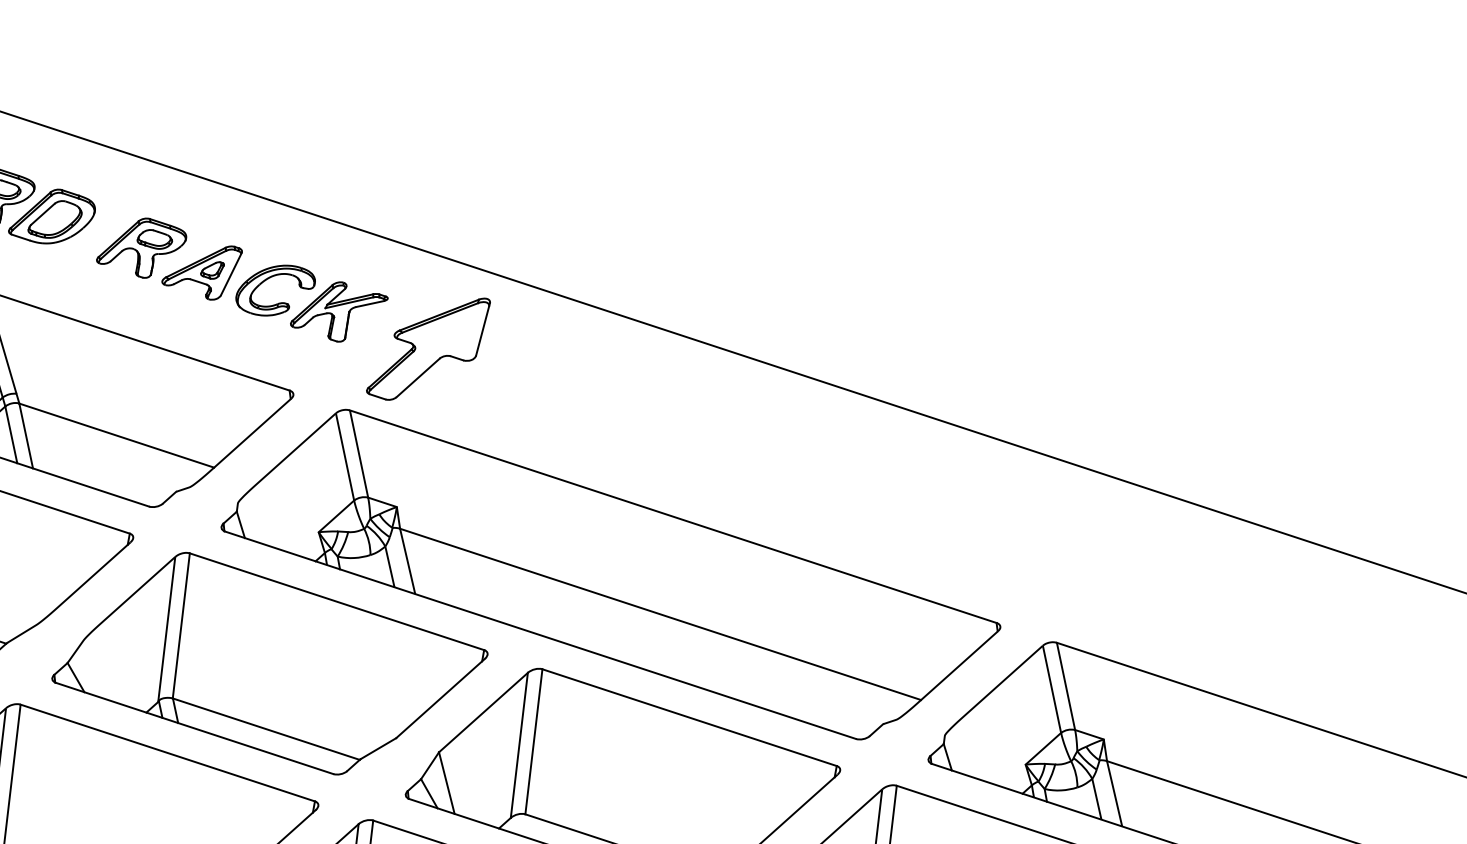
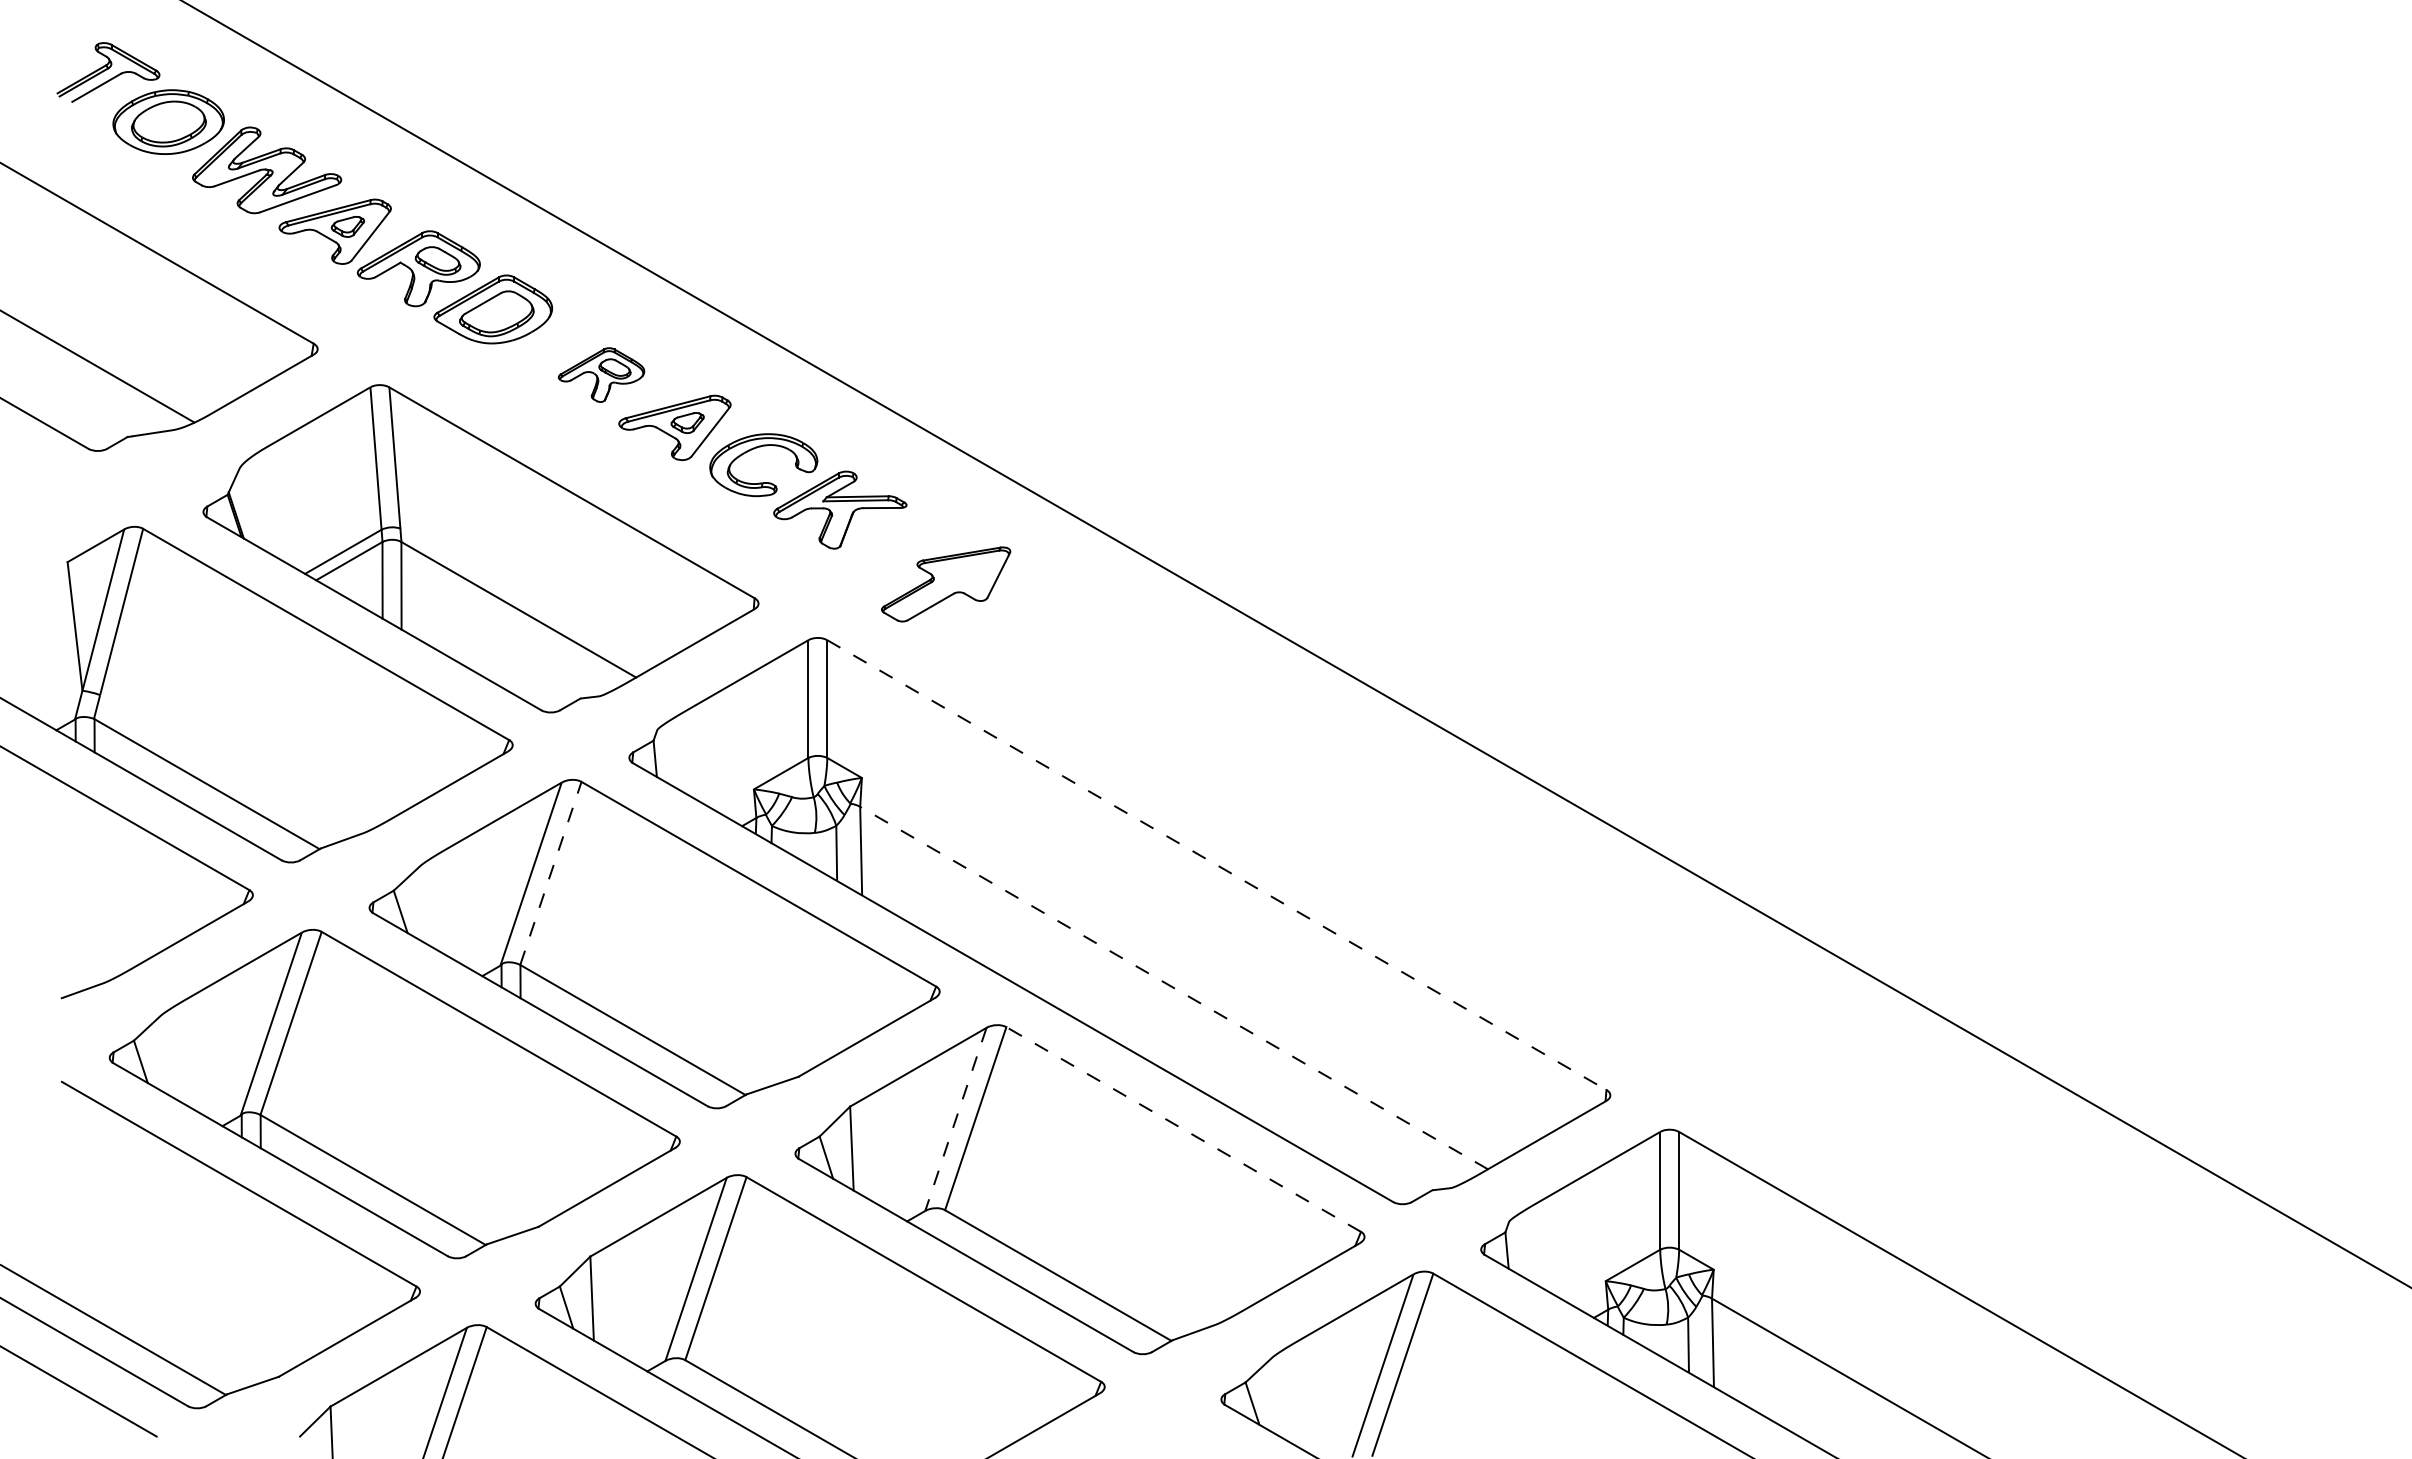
part: (141, 248) -> (601, 374), size x0.7
part: (428, 350) -> (945, 584), size x0.7
line: (673, 517) -> (1216, 865), solid -> dashed
line: (660, 614) -> (1173, 987), solid -> dashed
line: (181, 626) -> (550, 873), solid -> dashed
line: (689, 717) -> (1183, 1129), solid -> dashed
line: (519, 745) -> (955, 1119), solid -> dashed

